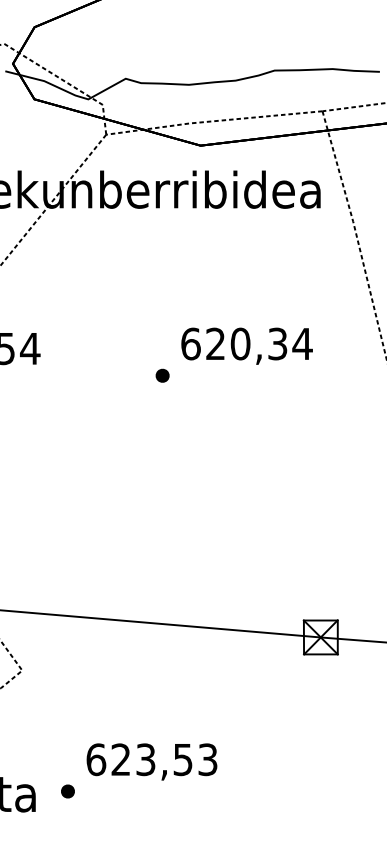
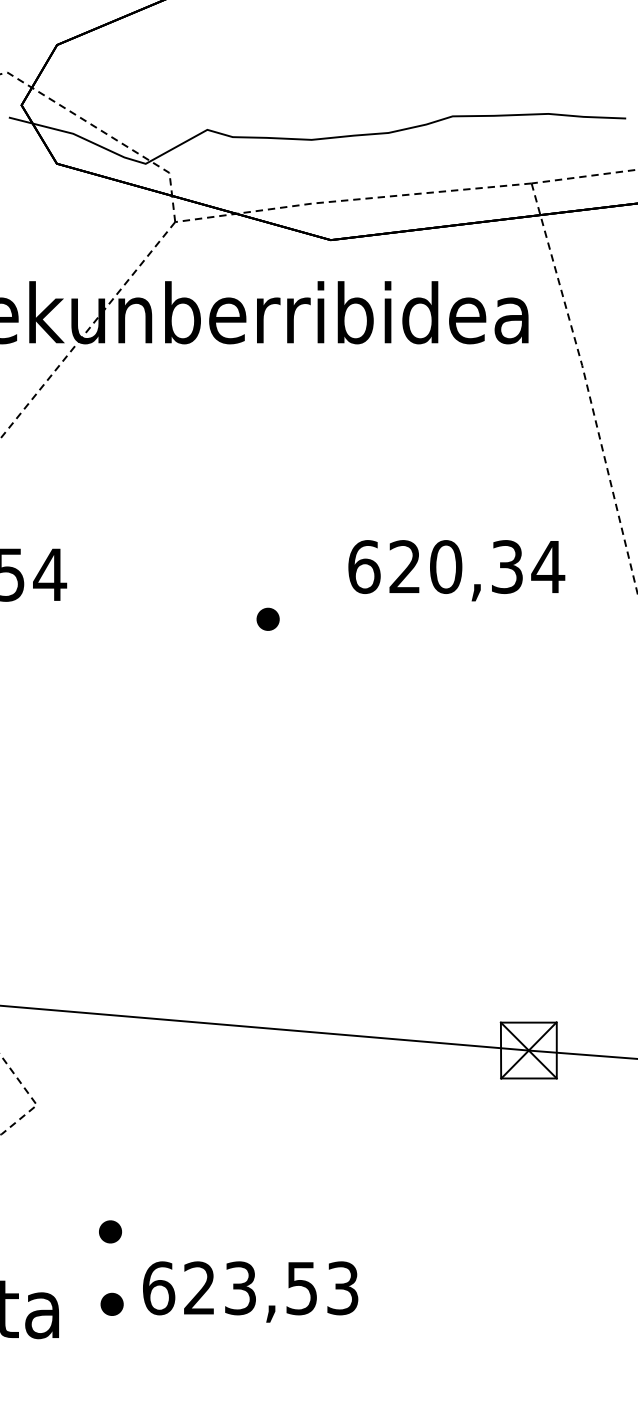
text: (246, 345) -> (455, 569), moved
part: (66, 747) -> (109, 1231), added
text: (151, 761) -> (249, 1291), moved

